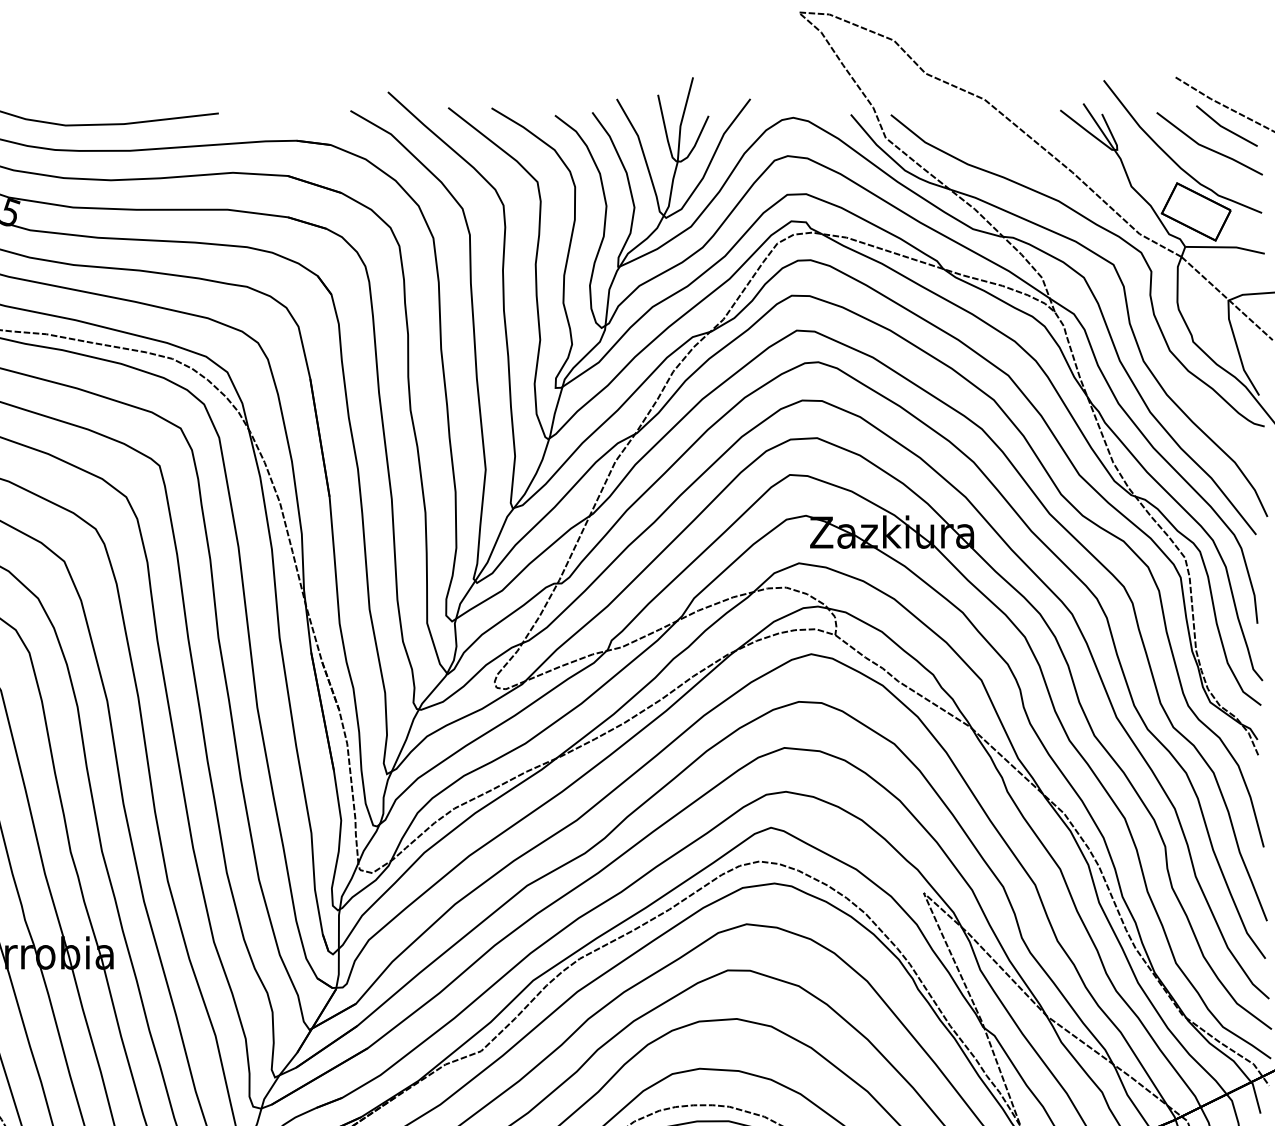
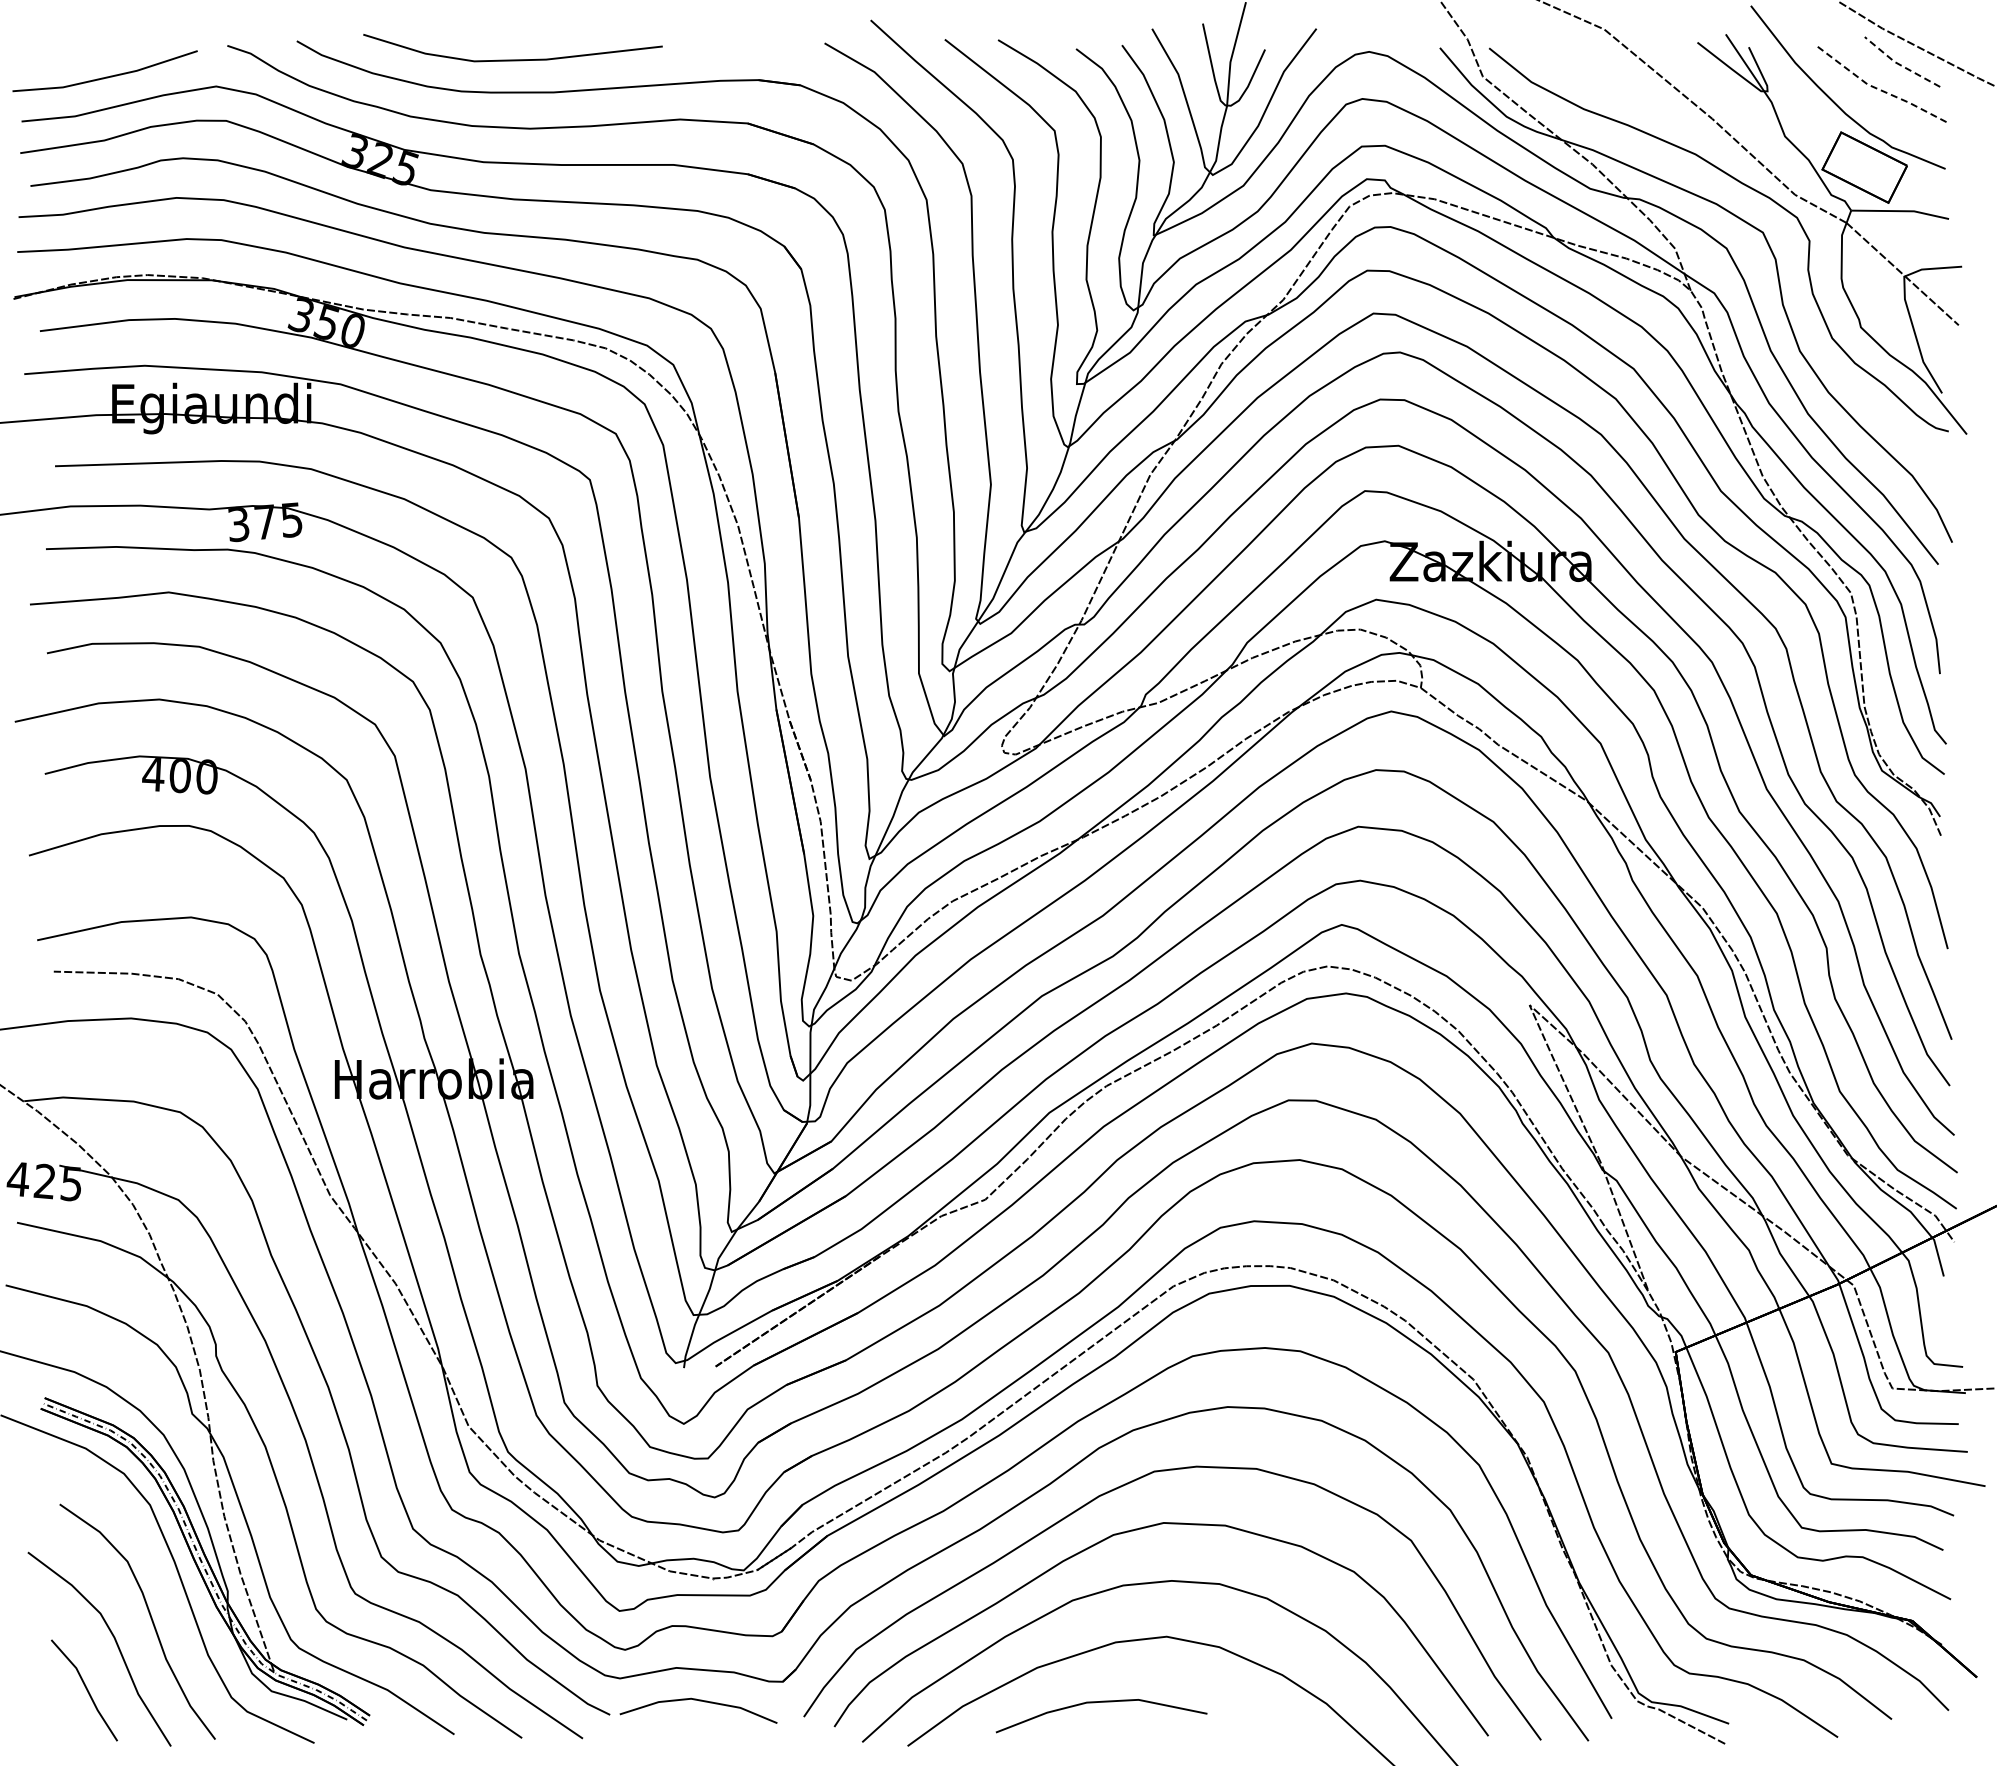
line: (1224, 128) -> (1899, 64), solid -> dashed
line: (1206, 147) -> (1877, 88), solid -> dashed

